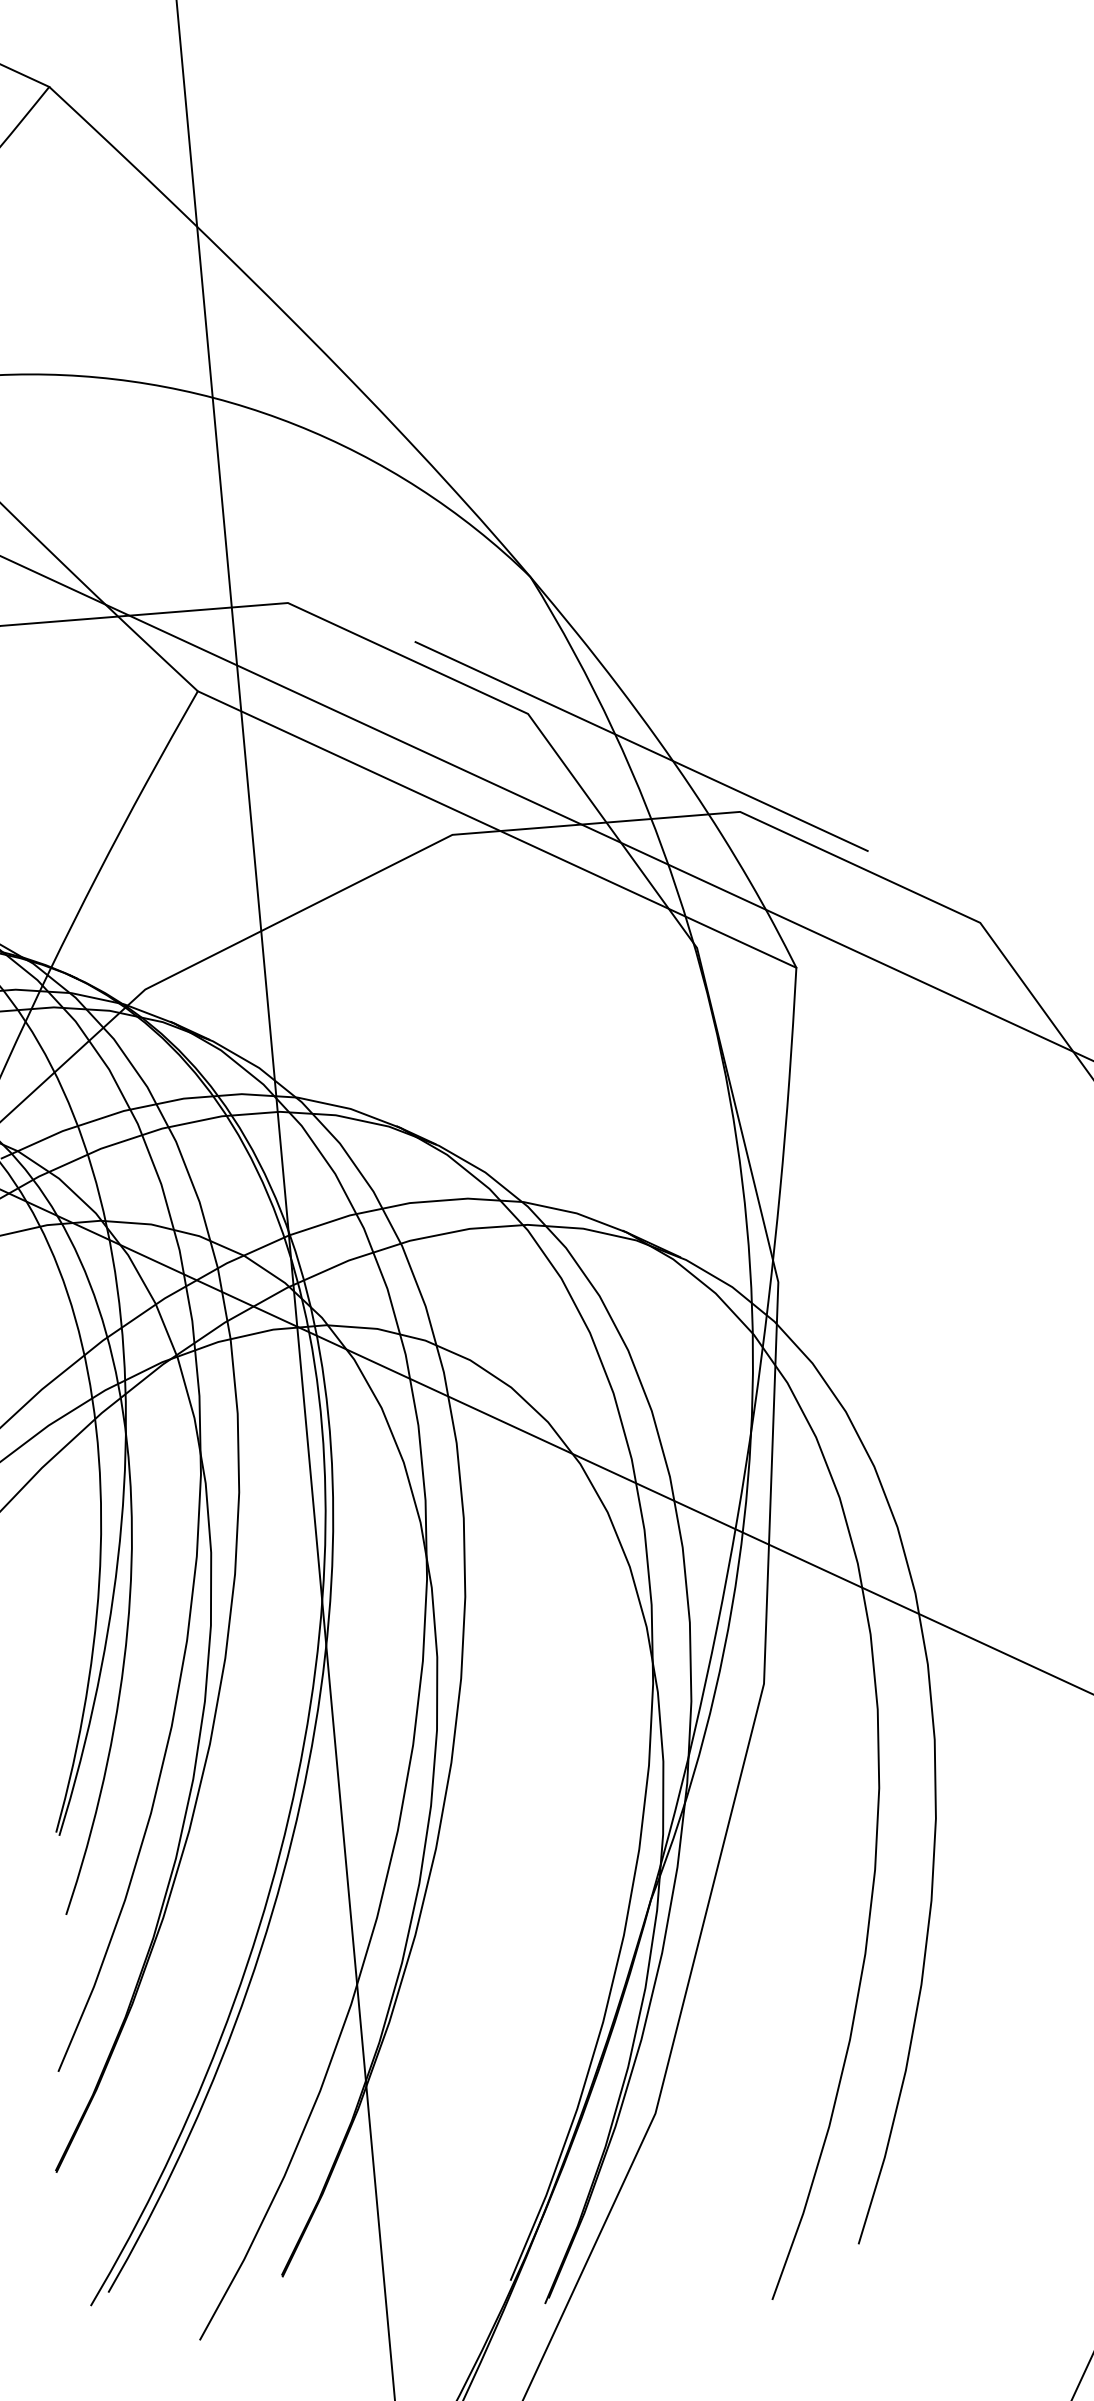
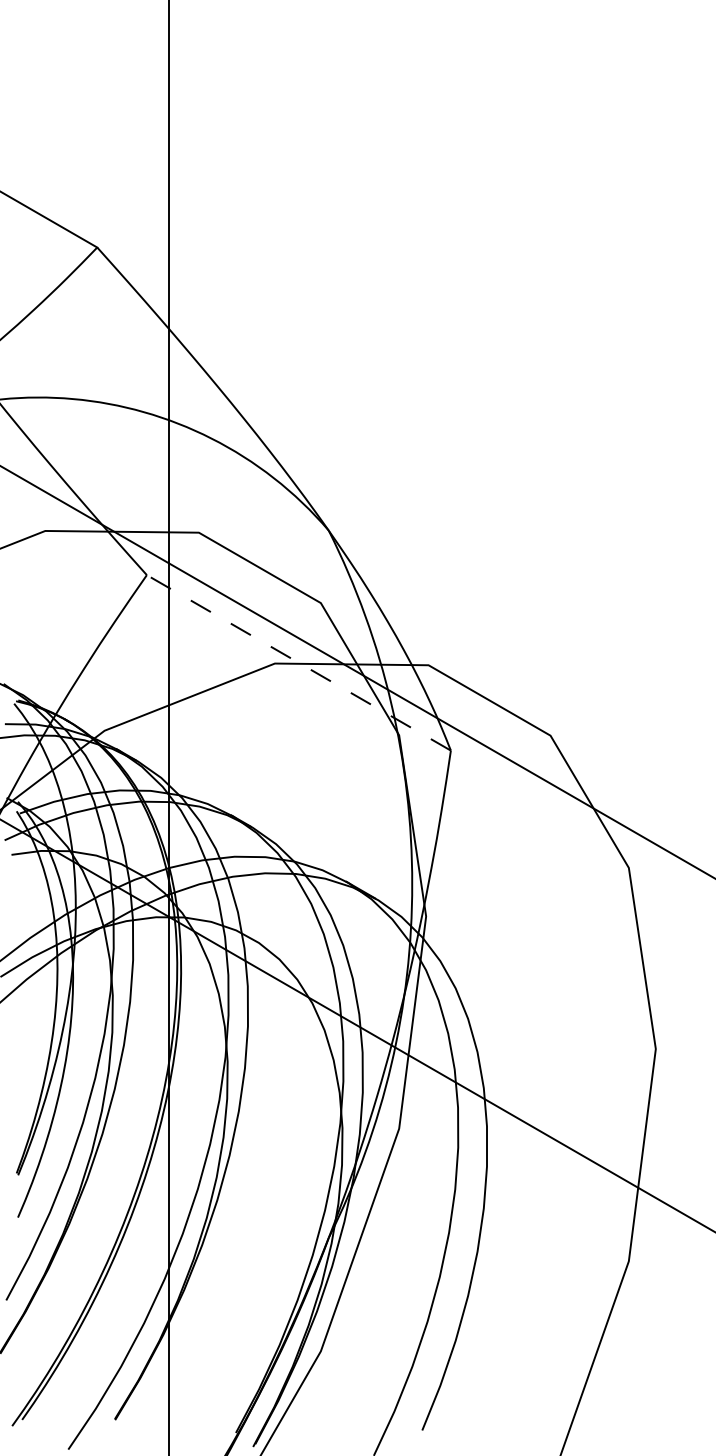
line: (641, 745) -> (379, 625), removed
line: (496, 828) -> (298, 662), solid -> dashed

